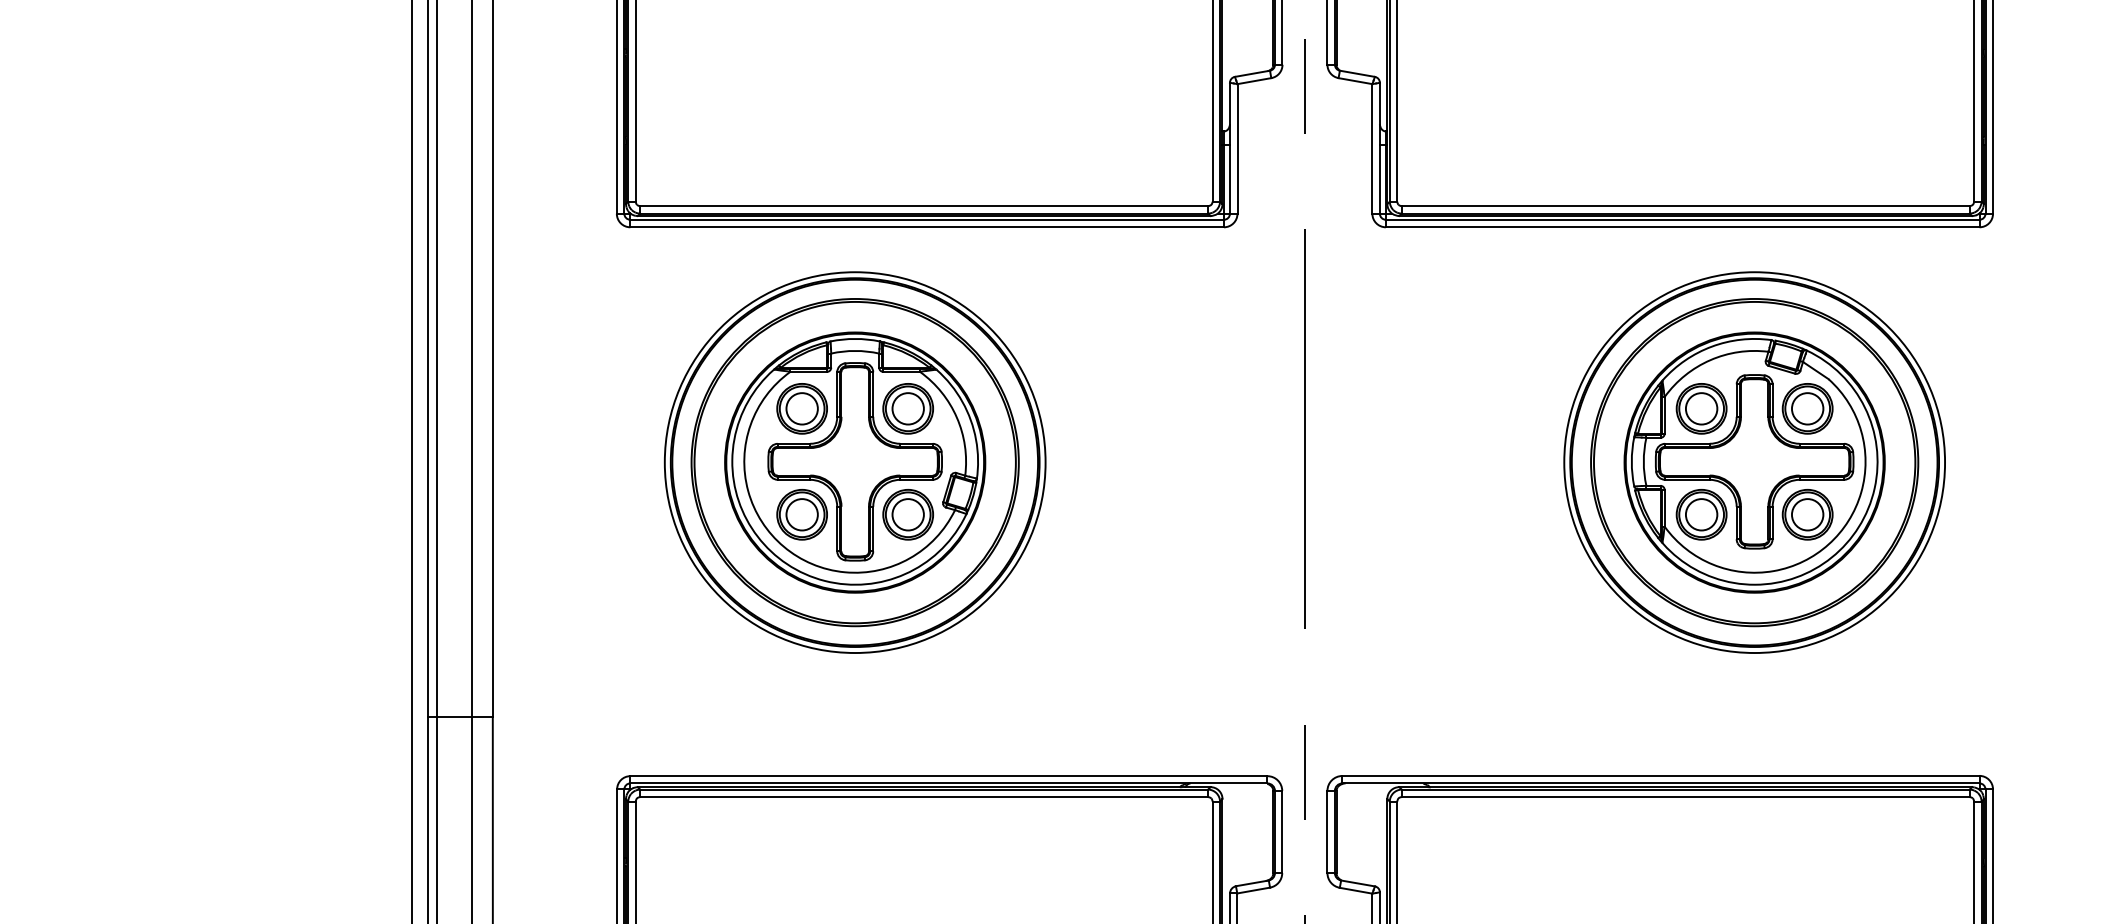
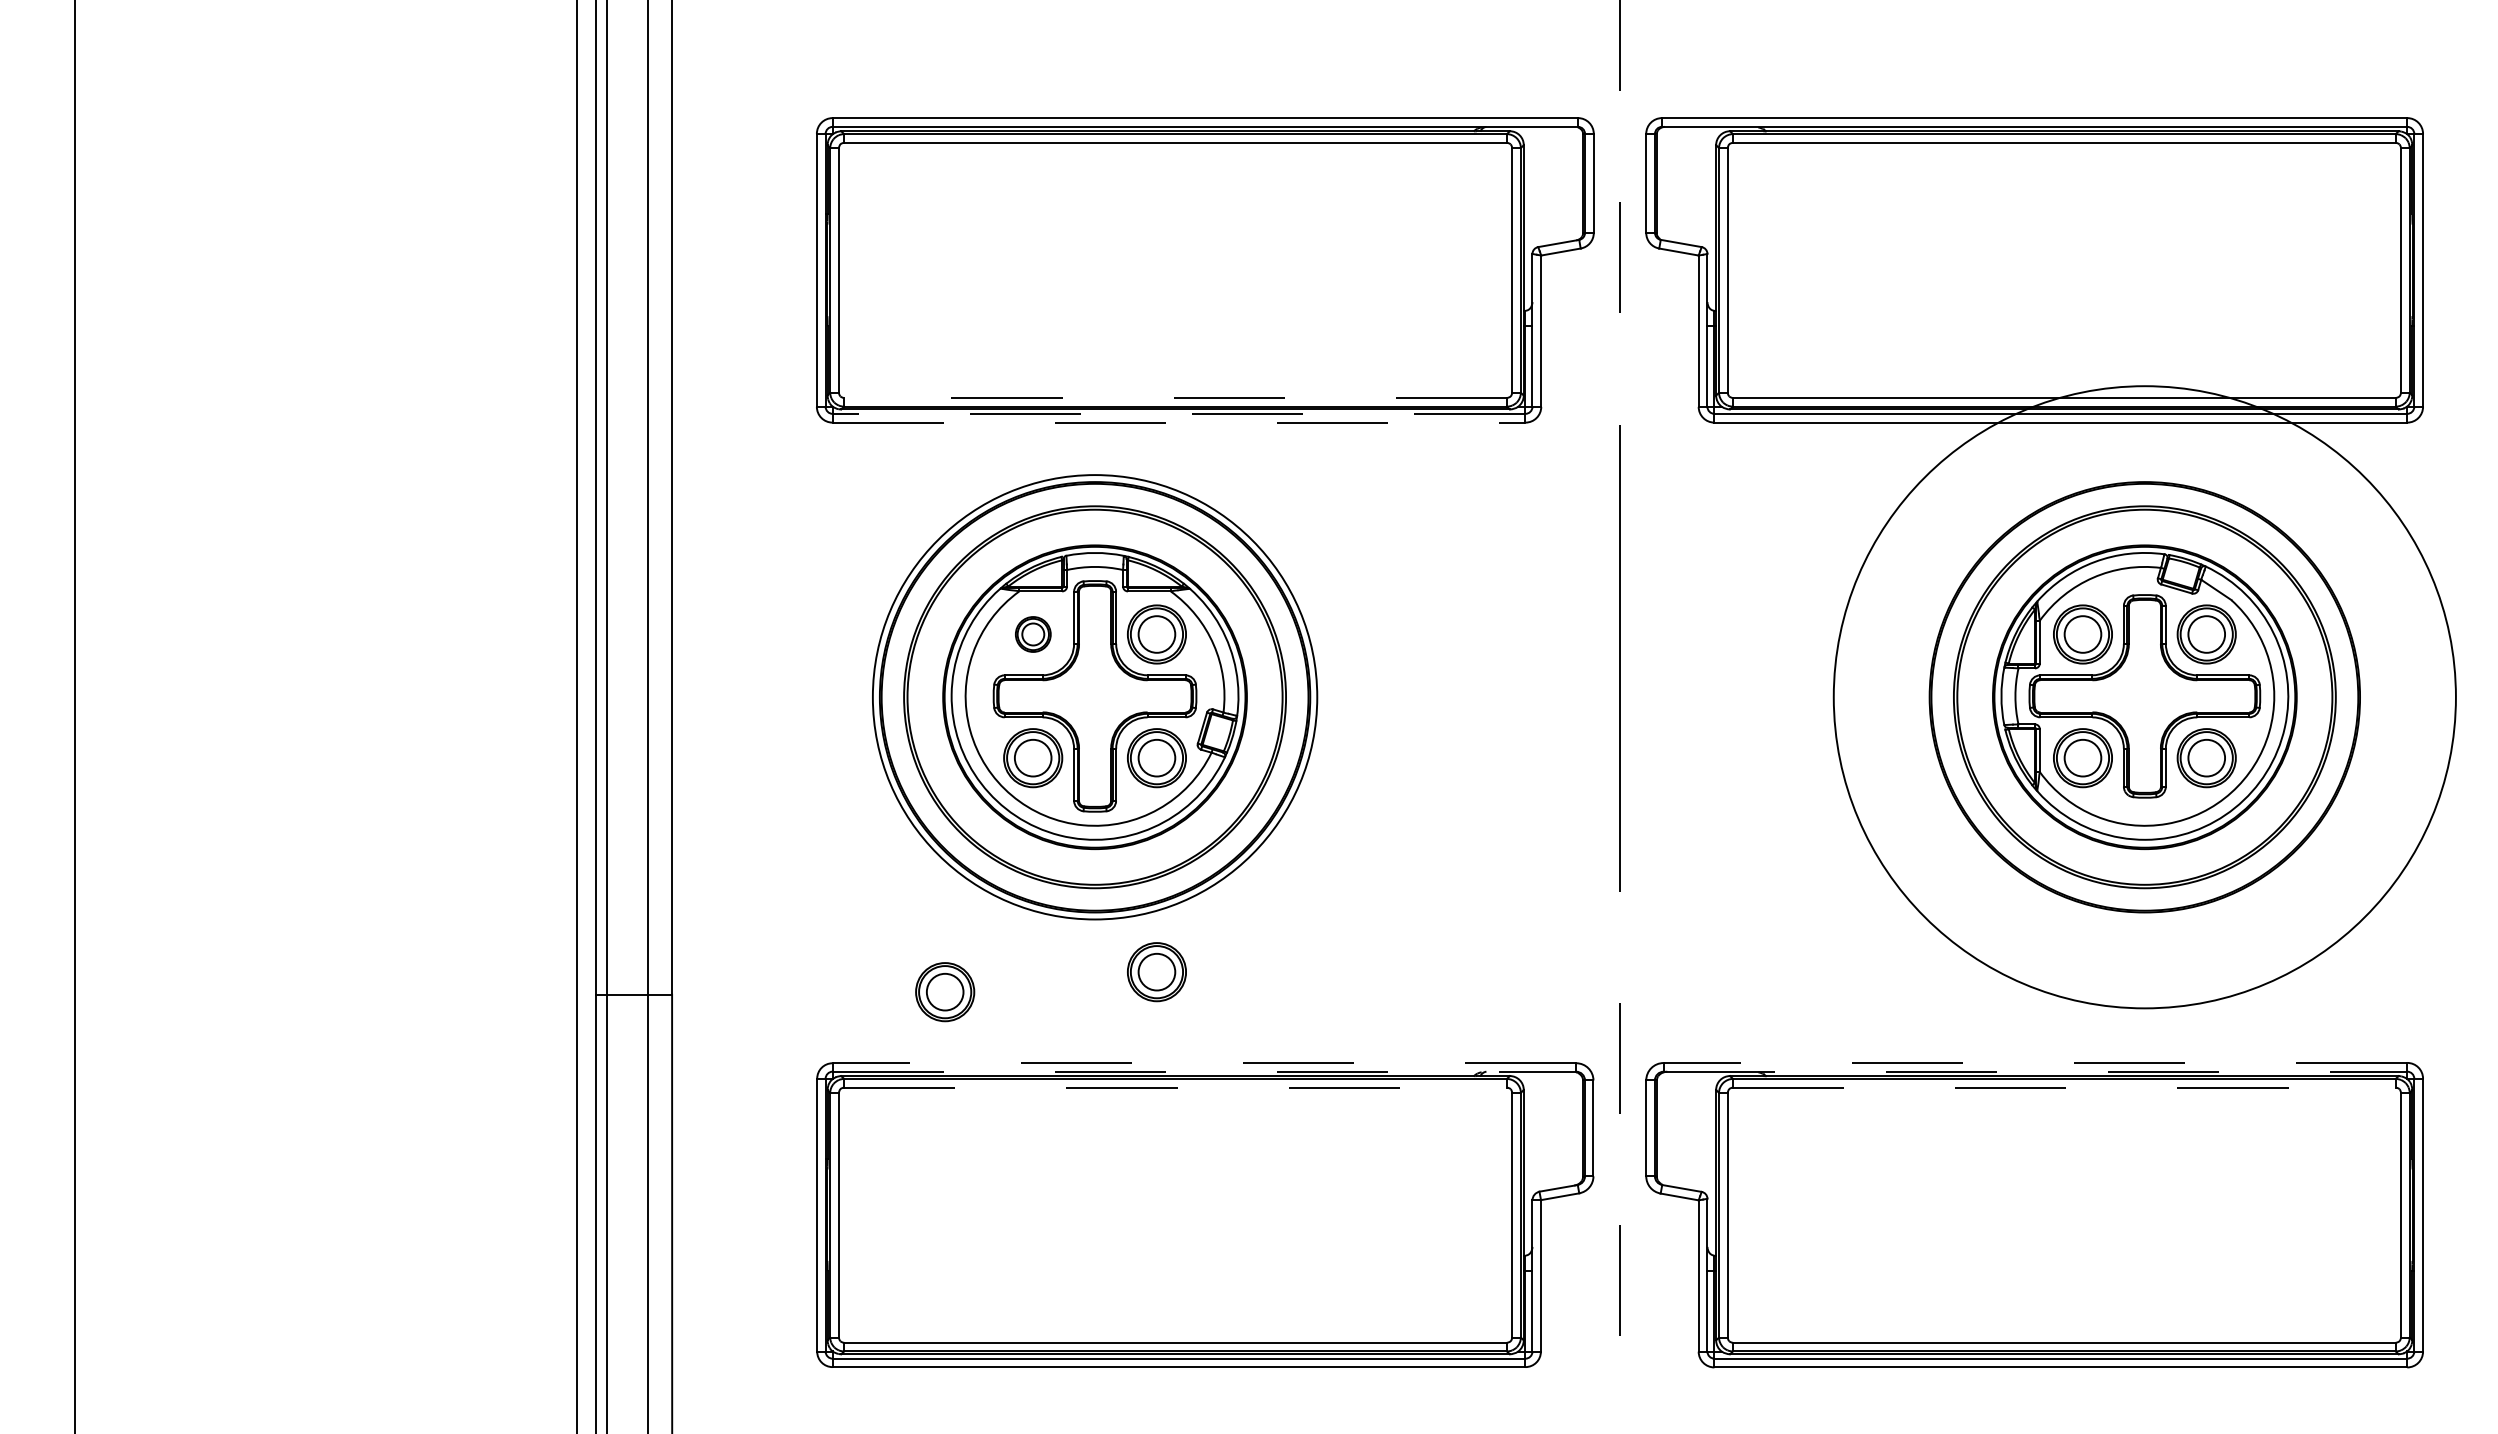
line: (924, 205) -> (1175, 397), solid -> dashed
line: (926, 219) -> (1178, 413), solid -> dashed
line: (927, 227) -> (1179, 422), solid -> dashed
part: (802, 408) -> (1033, 634), size x0.6
circle: (1754, 462) -> (2144, 697), size x1.4
part: (907, 698) -> (1156, 972), added
part: (727, 715) -> (945, 992), added
line: (948, 776) -> (1204, 1063), solid -> dashed
line: (1660, 776) -> (2035, 1063), solid -> dashed
line: (948, 783) -> (1204, 1071), solid -> dashed
line: (1660, 783) -> (2035, 1071), solid -> dashed
line: (924, 796) -> (1176, 1087), solid -> dashed
line: (1685, 796) -> (2064, 1087), solid -> dashed

